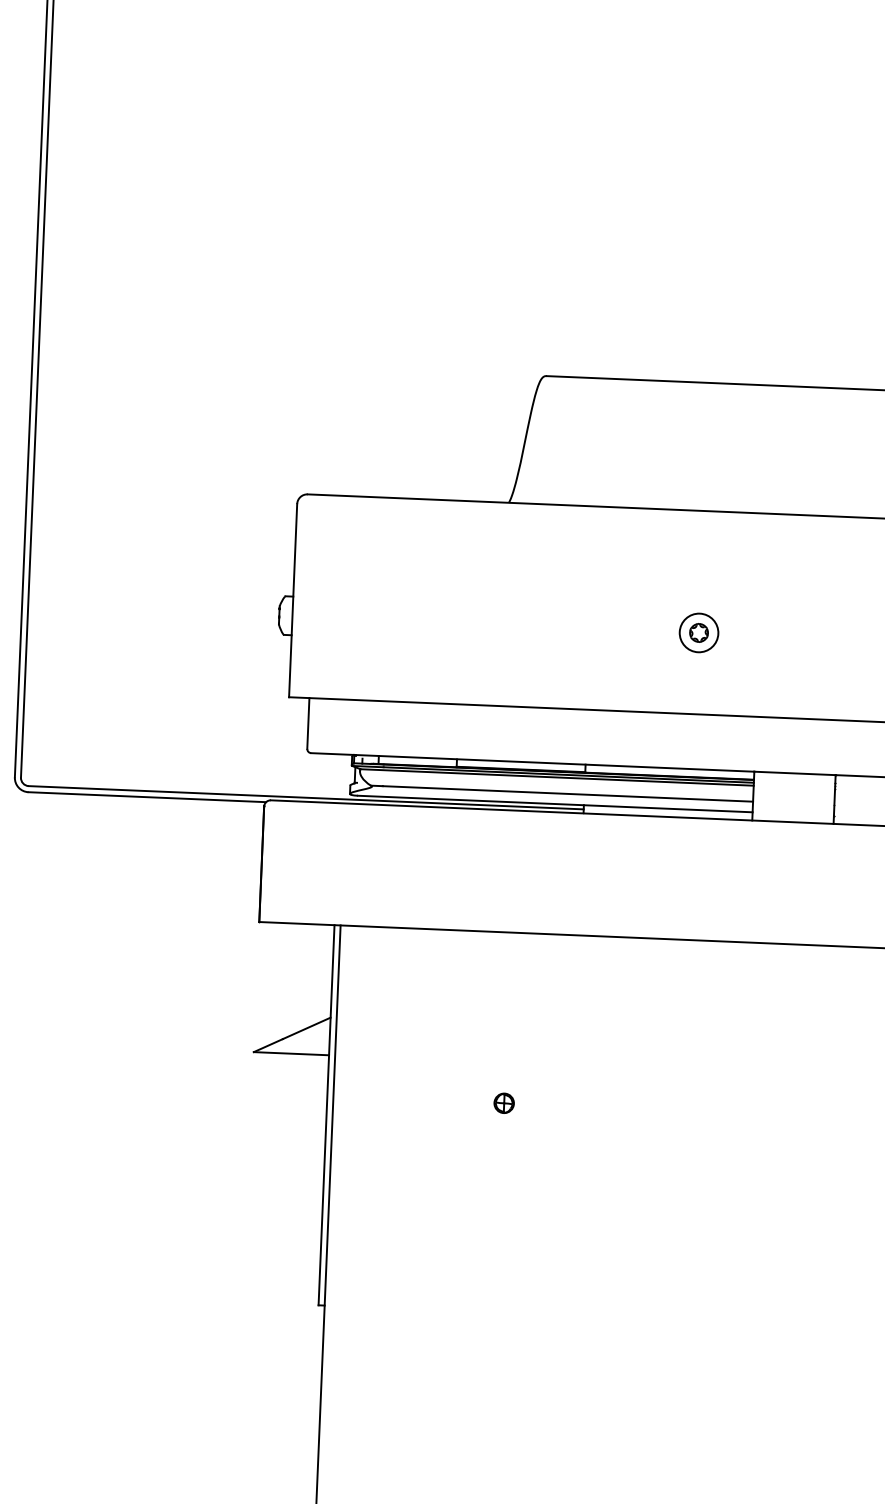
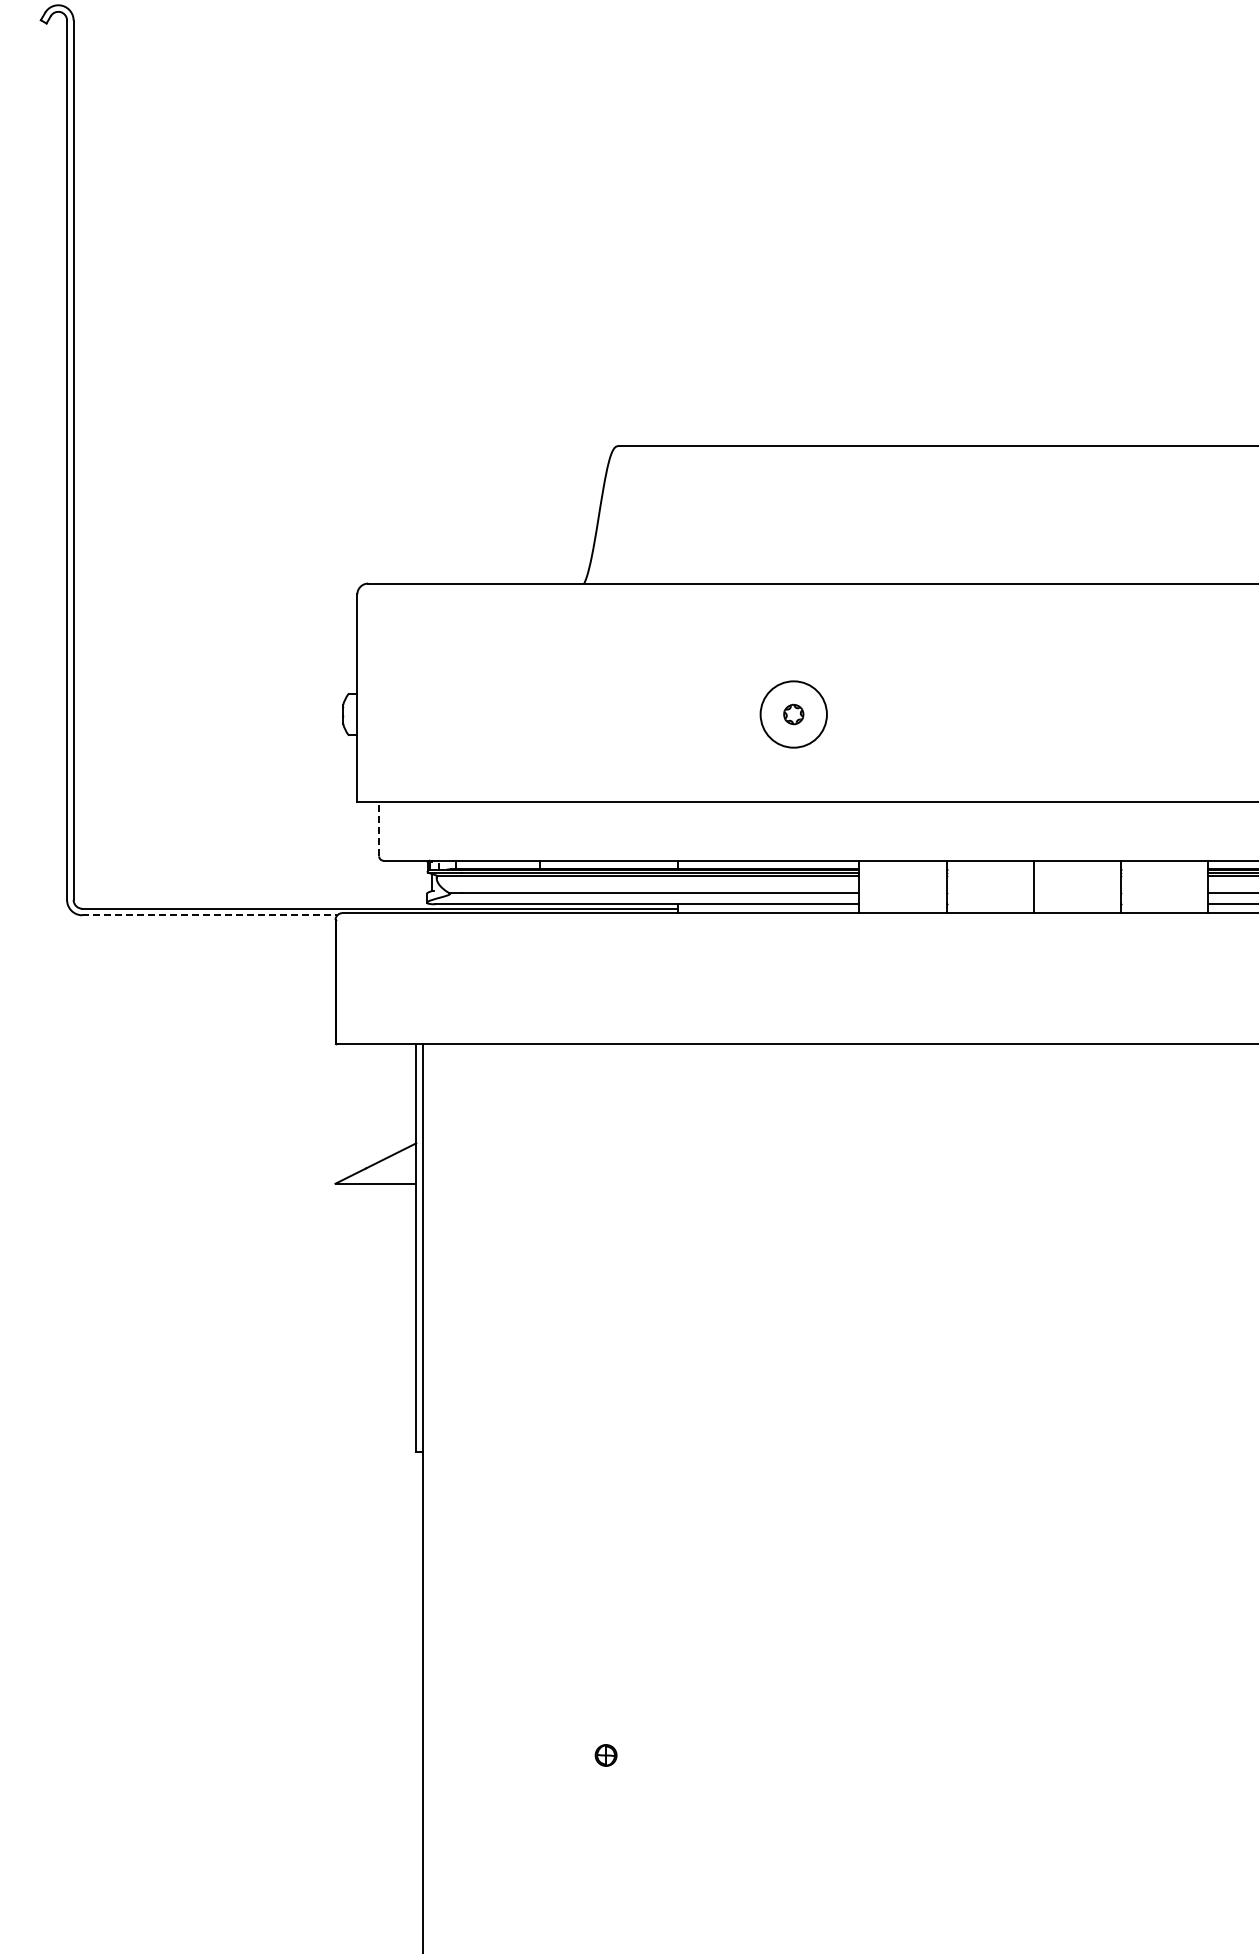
circle: (698, 632) -> (793, 714), size x1.6
line: (308, 722) -> (379, 828), solid -> dashed
line: (146, 797) -> (209, 915), solid -> dashed
part: (503, 1103) -> (605, 1227), removed

